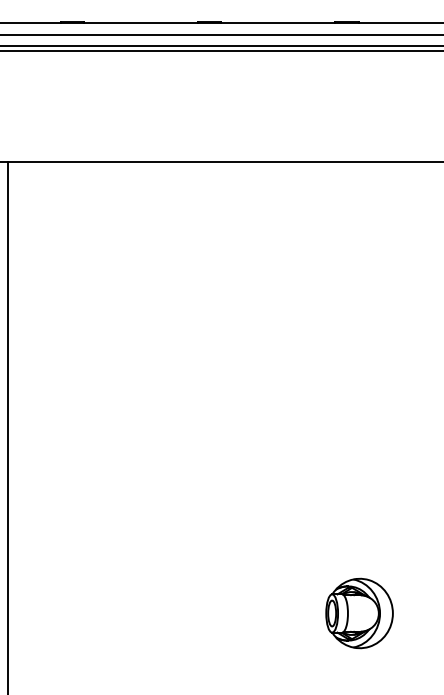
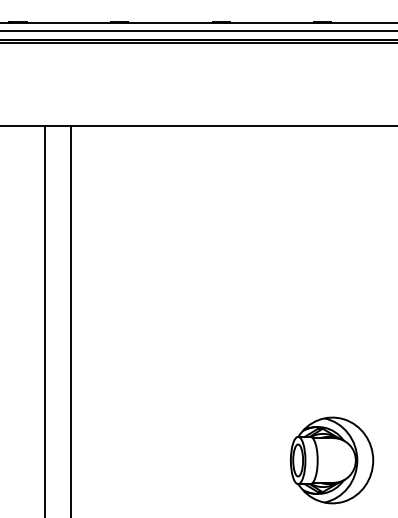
part: (359, 613) -> (332, 460), size x1.67

